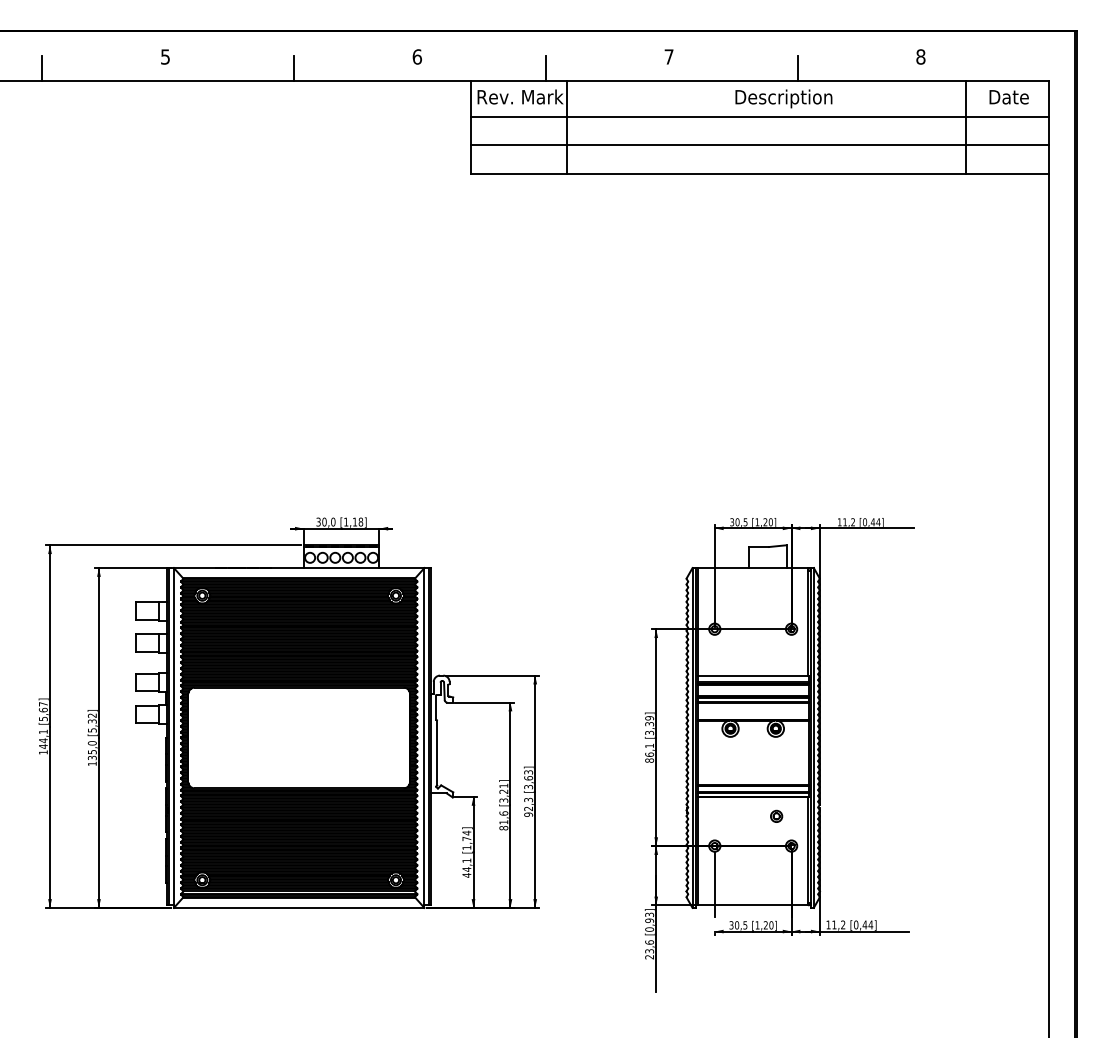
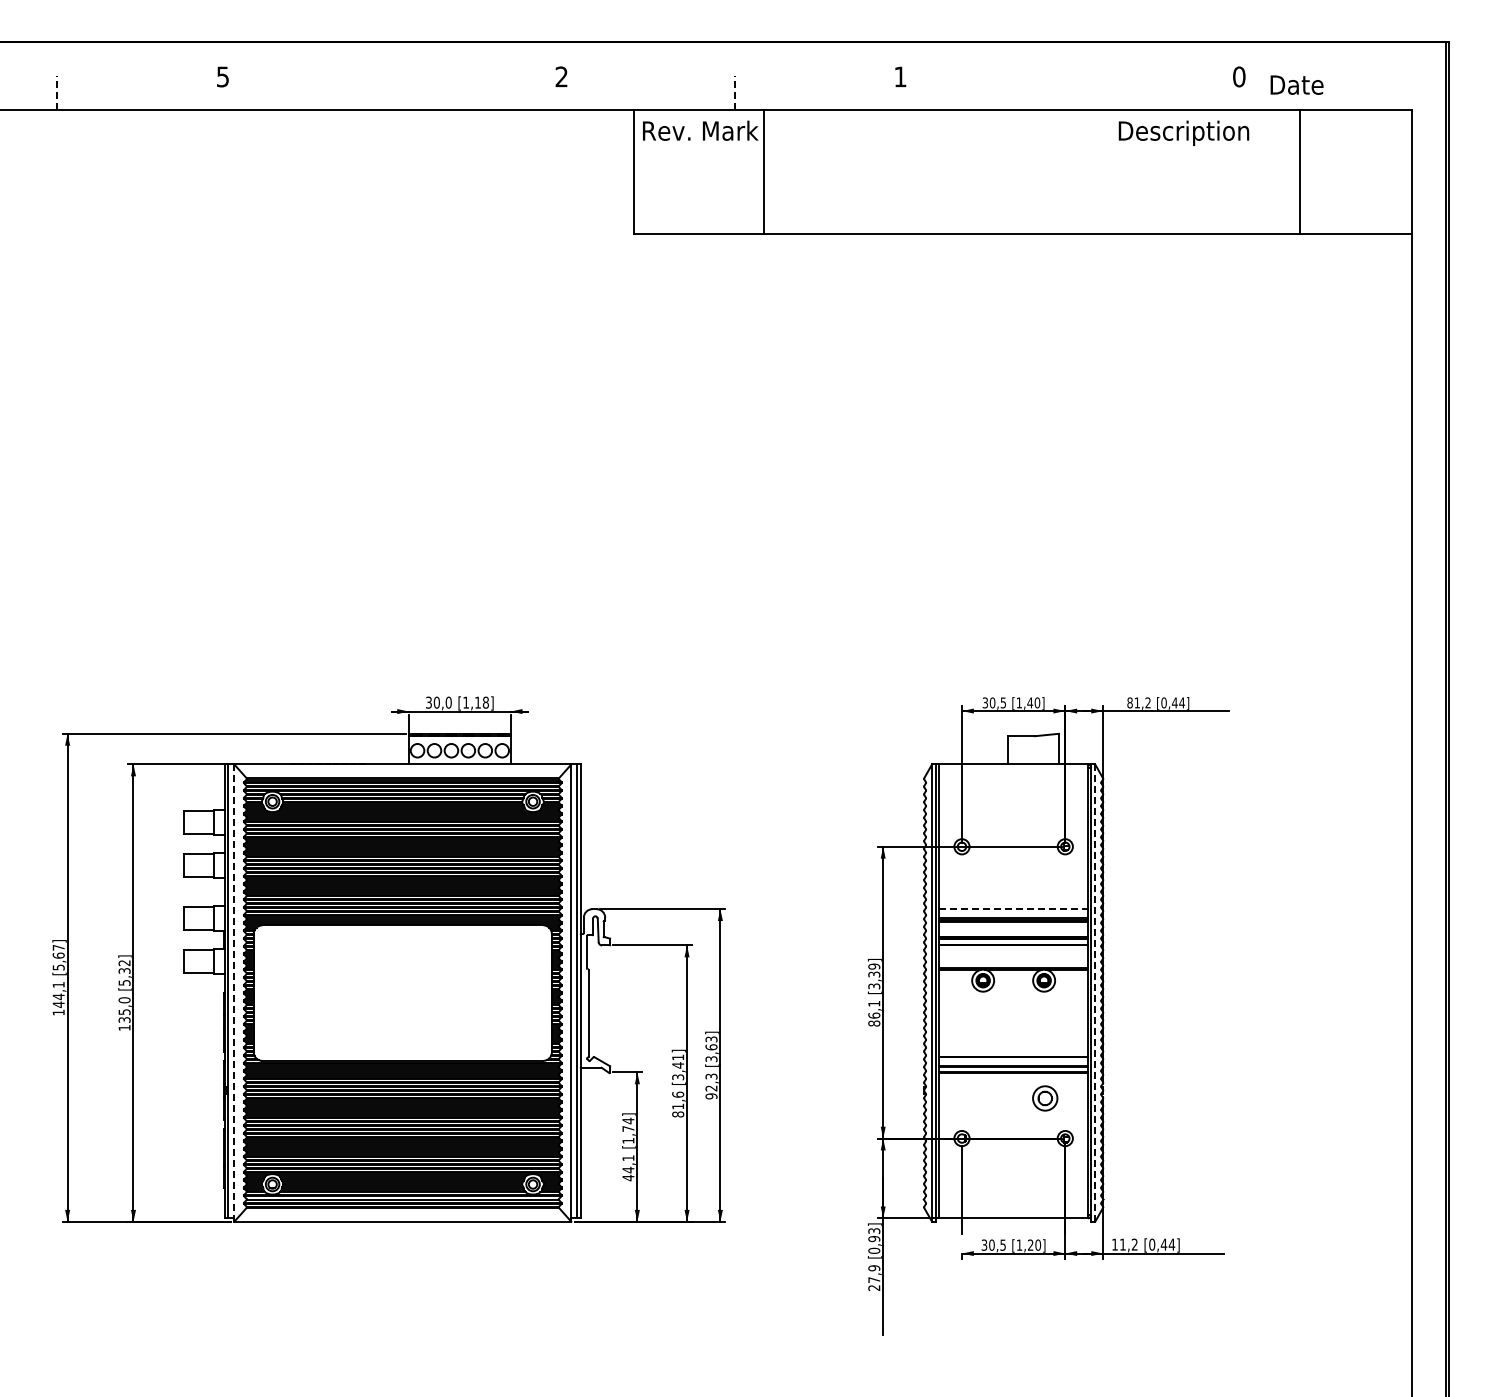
text: (417, 56) -> (561, 76), 6 -> 2
text: (669, 56) -> (900, 76), 7 -> 1
text: (921, 56) -> (1239, 76), 8 -> 0
line: (42, 68) -> (57, 92), solid -> dashed
line: (293, 68) -> (395, 92), removed
line: (545, 68) -> (734, 92), solid -> dashed
line: (797, 68) -> (1073, 92), removed
text: (1008, 96) -> (1296, 84), moved
text: (783, 98) -> (1183, 132), moved
line: (759, 116) -> (1022, 157), removed
line: (759, 145) -> (1022, 195), removed
text: (765, 521) -> (1030, 702), [1,20] -> [1,40]
text: (839, 521) -> (1129, 702), 11,2 -> 81,2
line: (753, 675) -> (1013, 909), solid -> dashed
line: (174, 738) -> (234, 993), solid -> dashed
line: (814, 738) -> (1095, 993), solid -> dashed
text: (504, 791) -> (678, 1065), [3,21] -> [3,41]
part: (776, 816) -> (1044, 1098), size x1.6
text: (649, 947) -> (874, 1274), 23,6 -> 27,9

